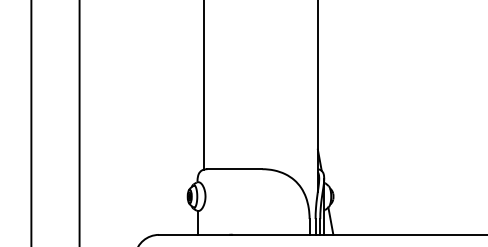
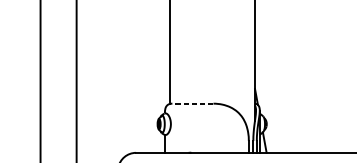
line: (234, 169) -> (192, 103), solid -> dashed

